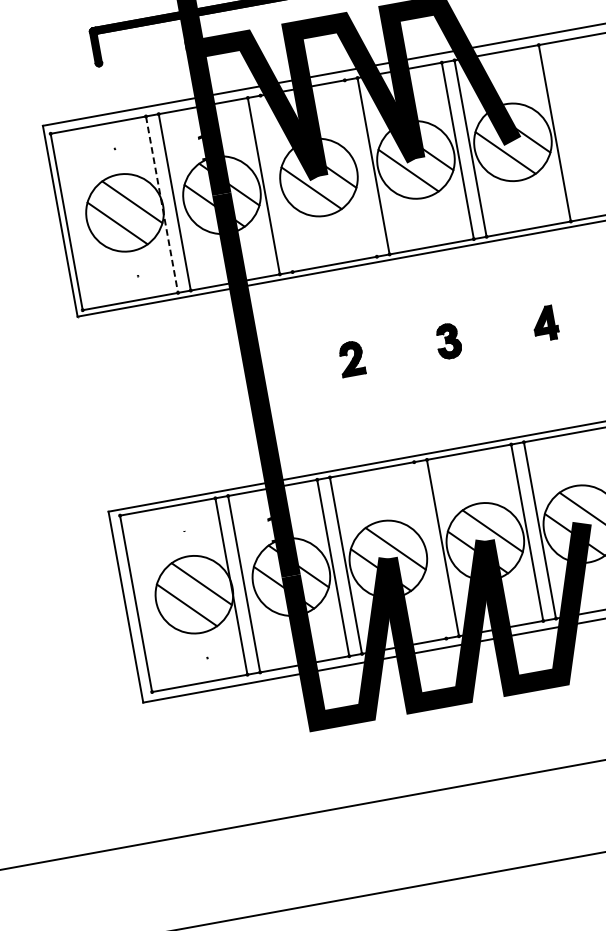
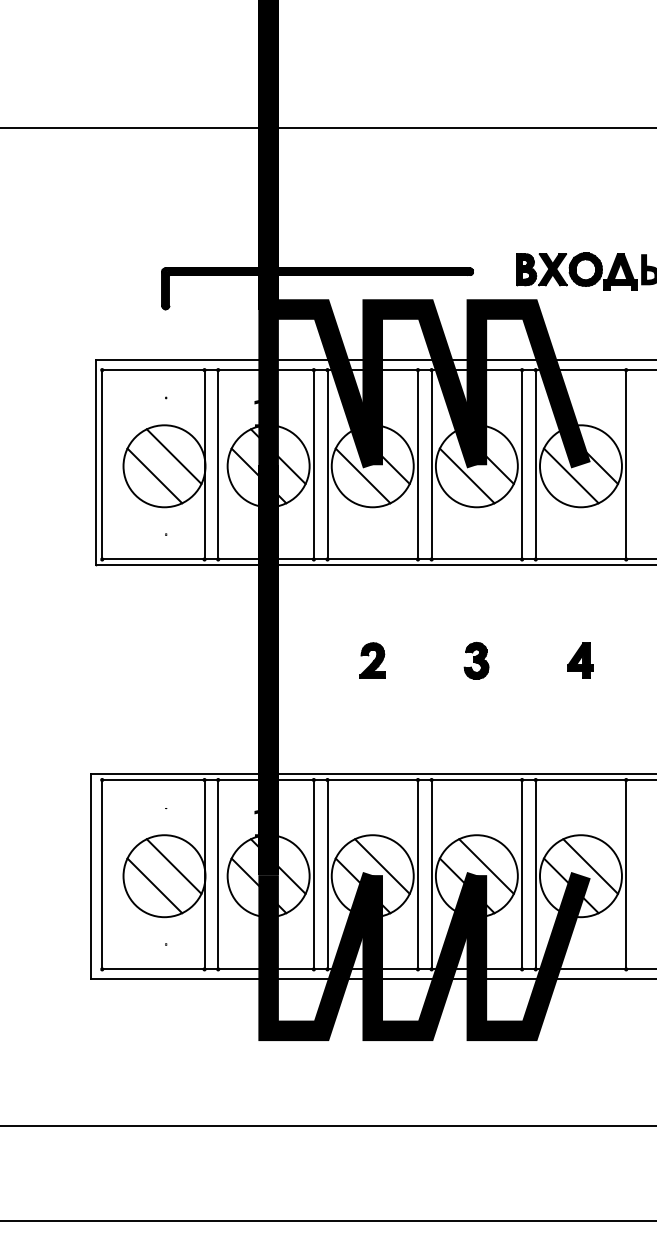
line: (360, 168) -> (417, 464), added
line: (276, 183) -> (327, 464), added
line: (161, 204) -> (204, 464), dashed -> solid
line: (429, 550) -> (417, 874), added

